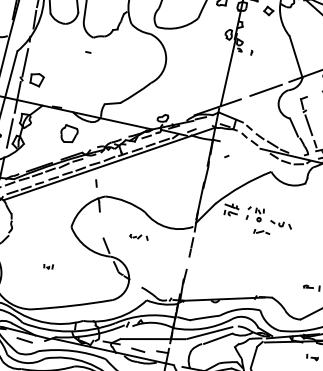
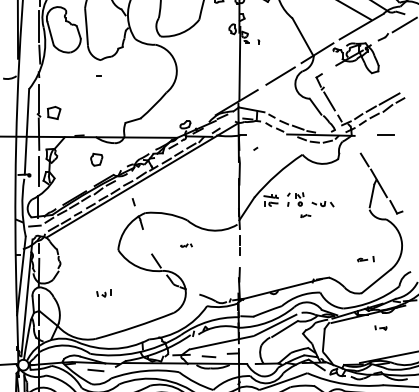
part: (68, 134) -> (96, 159), size x0.7
part: (261, 231) -> (305, 215), size x0.6
part: (139, 236) -> (186, 245), size x0.6
part: (47, 266) -> (103, 293), size x1.6

